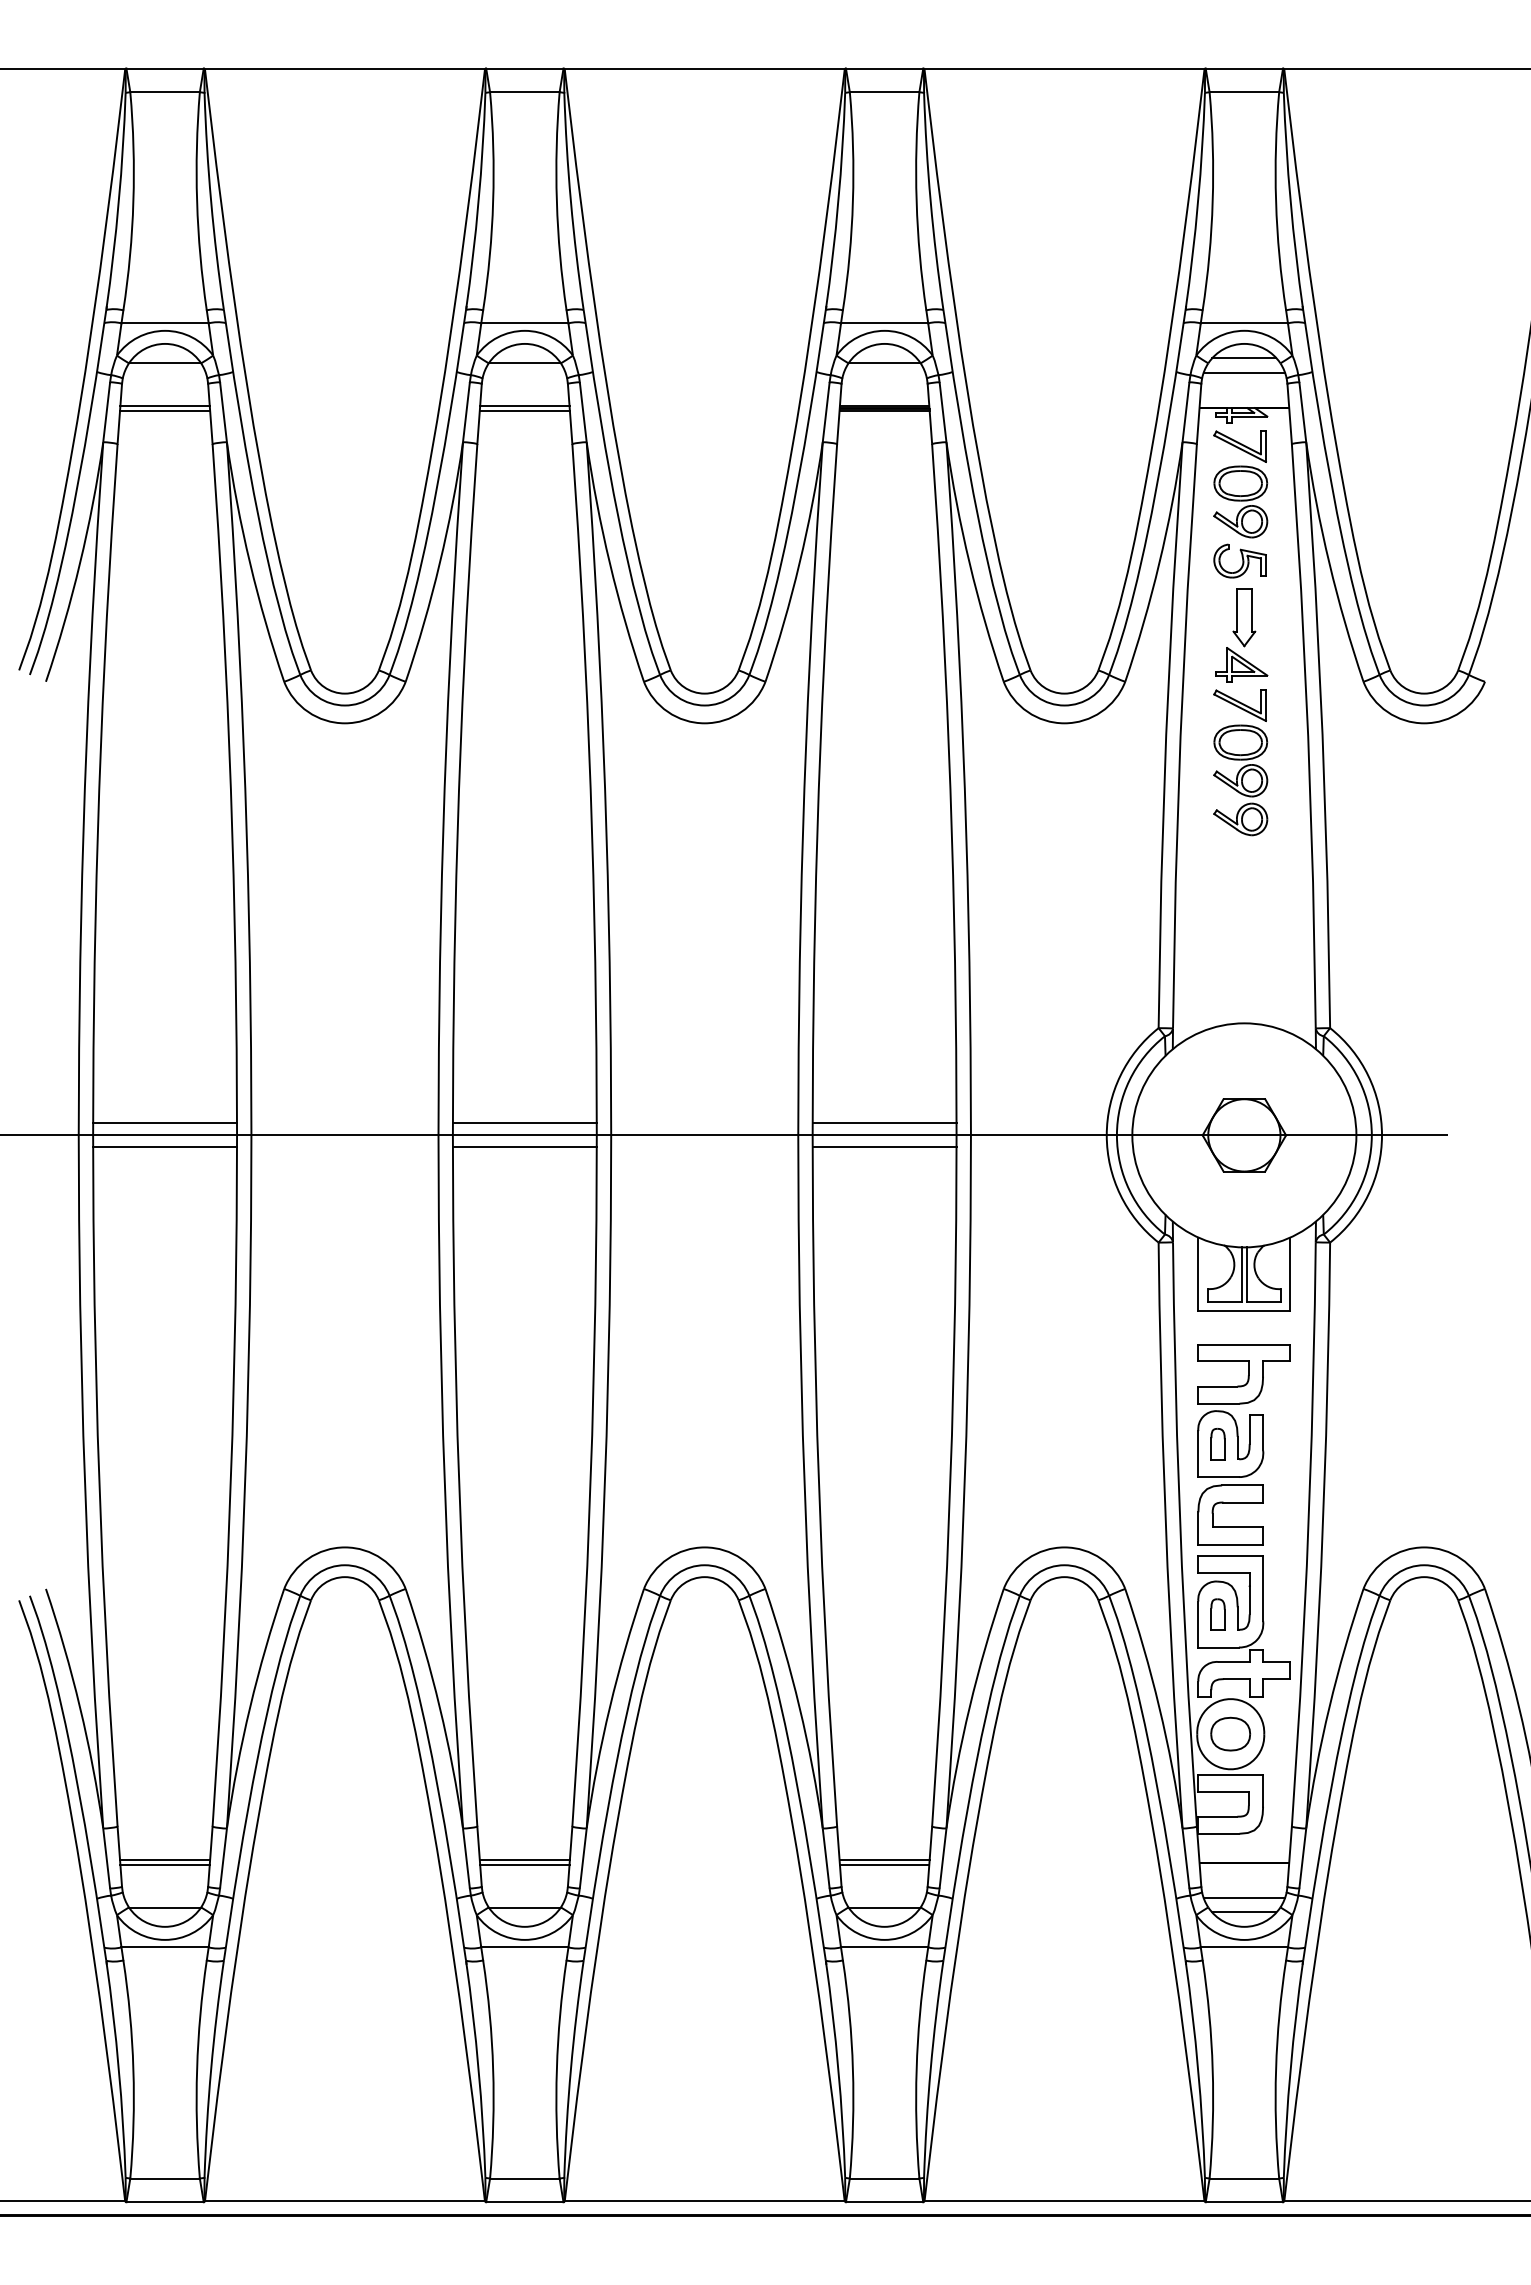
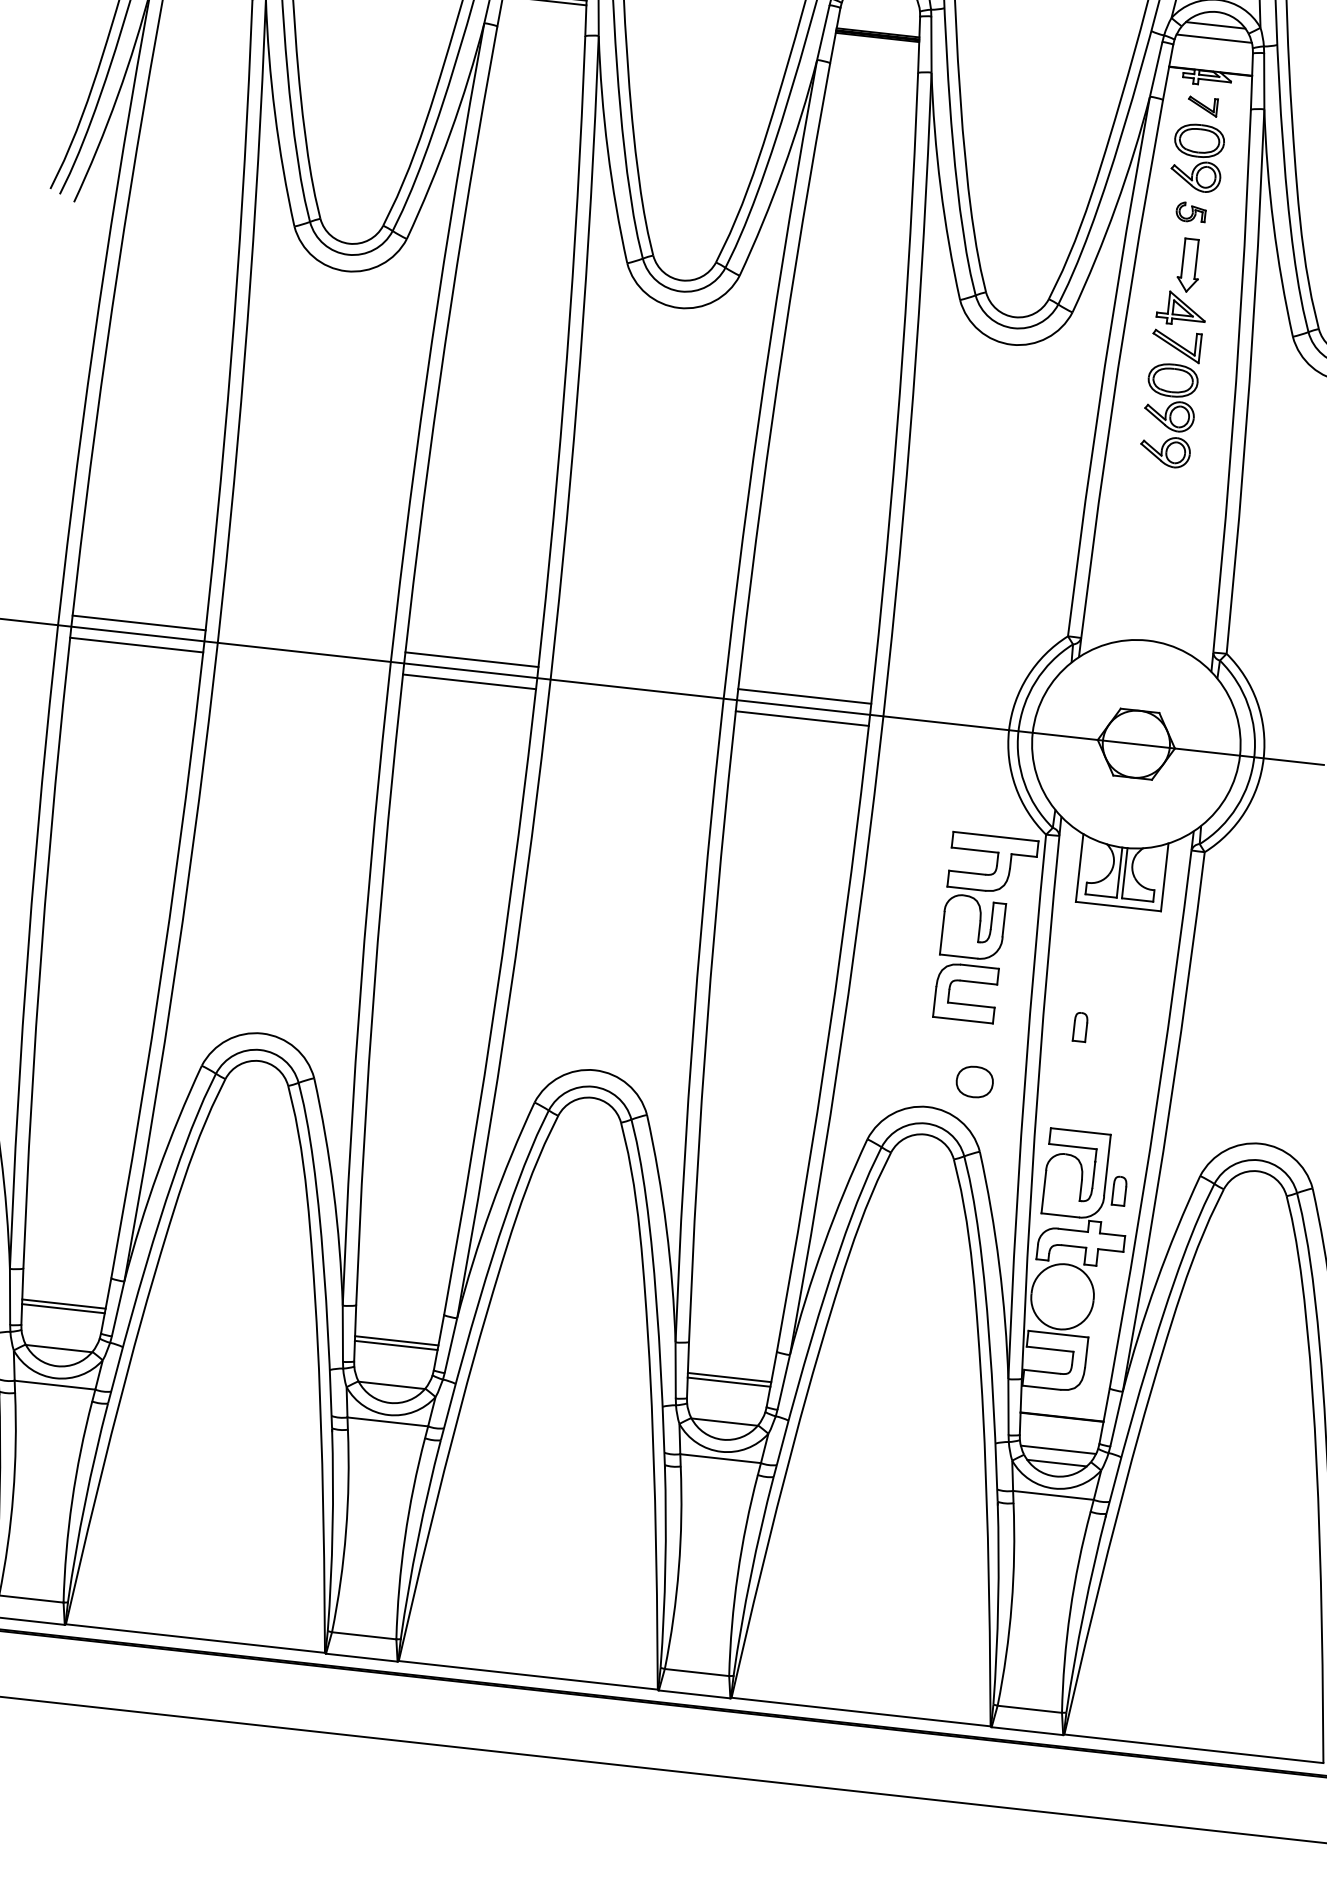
part: (1239, 446) -> (1202, 106), size x0.6
part: (1239, 560) -> (1190, 211), size x0.6
part: (1243, 1444) -> (984, 928), moved
part: (1217, 1614) -> (1119, 1190), moved
part: (1230, 1733) -> (974, 1081), moved

